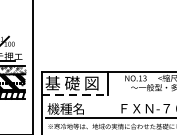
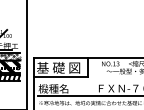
line: (75, 95) -> (61, 77), dashed -> solid

